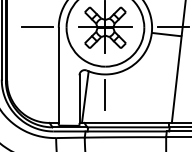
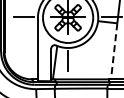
line: (177, 79) -> (114, 51), solid -> dashed

